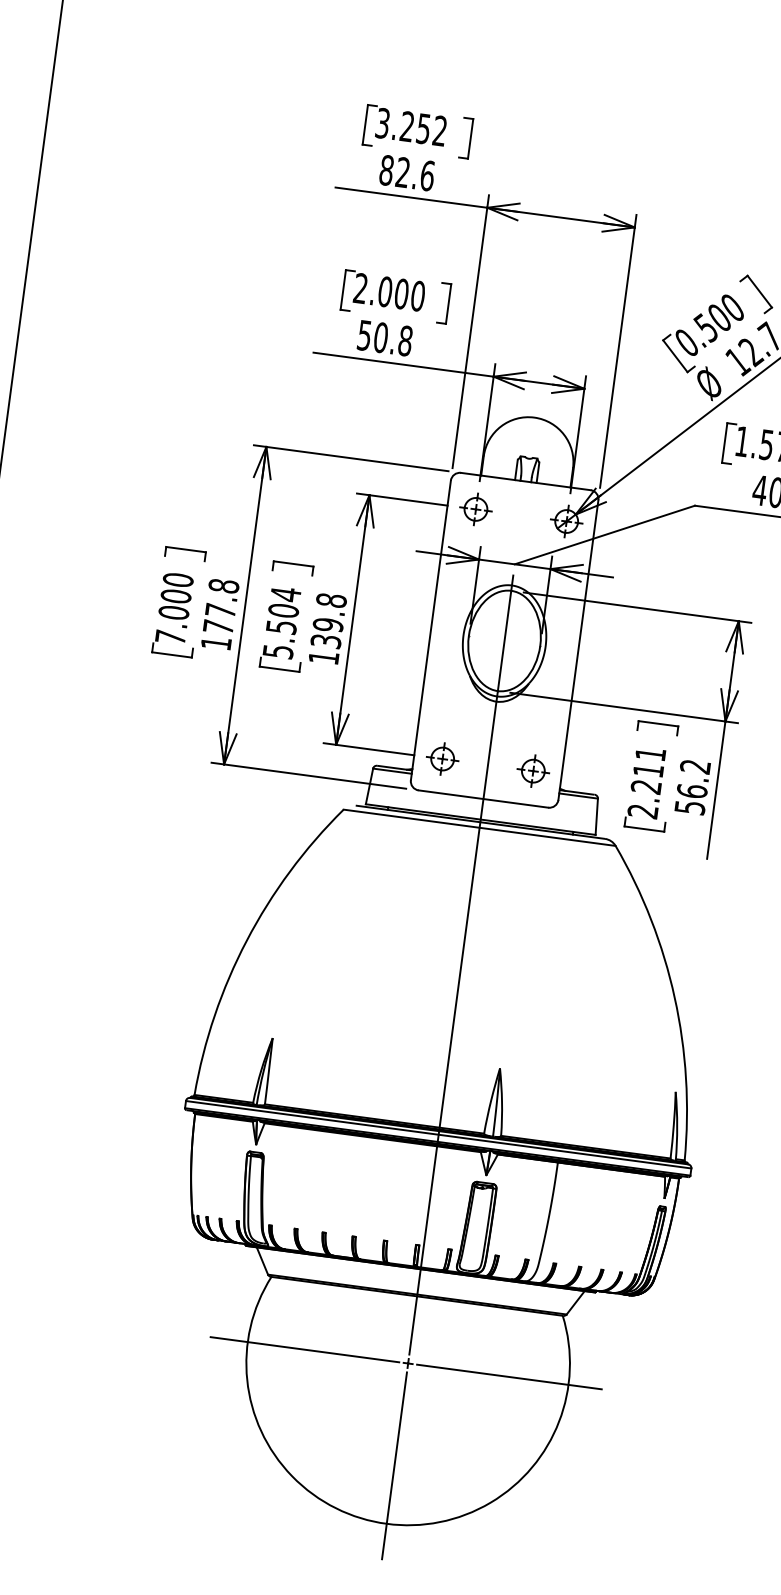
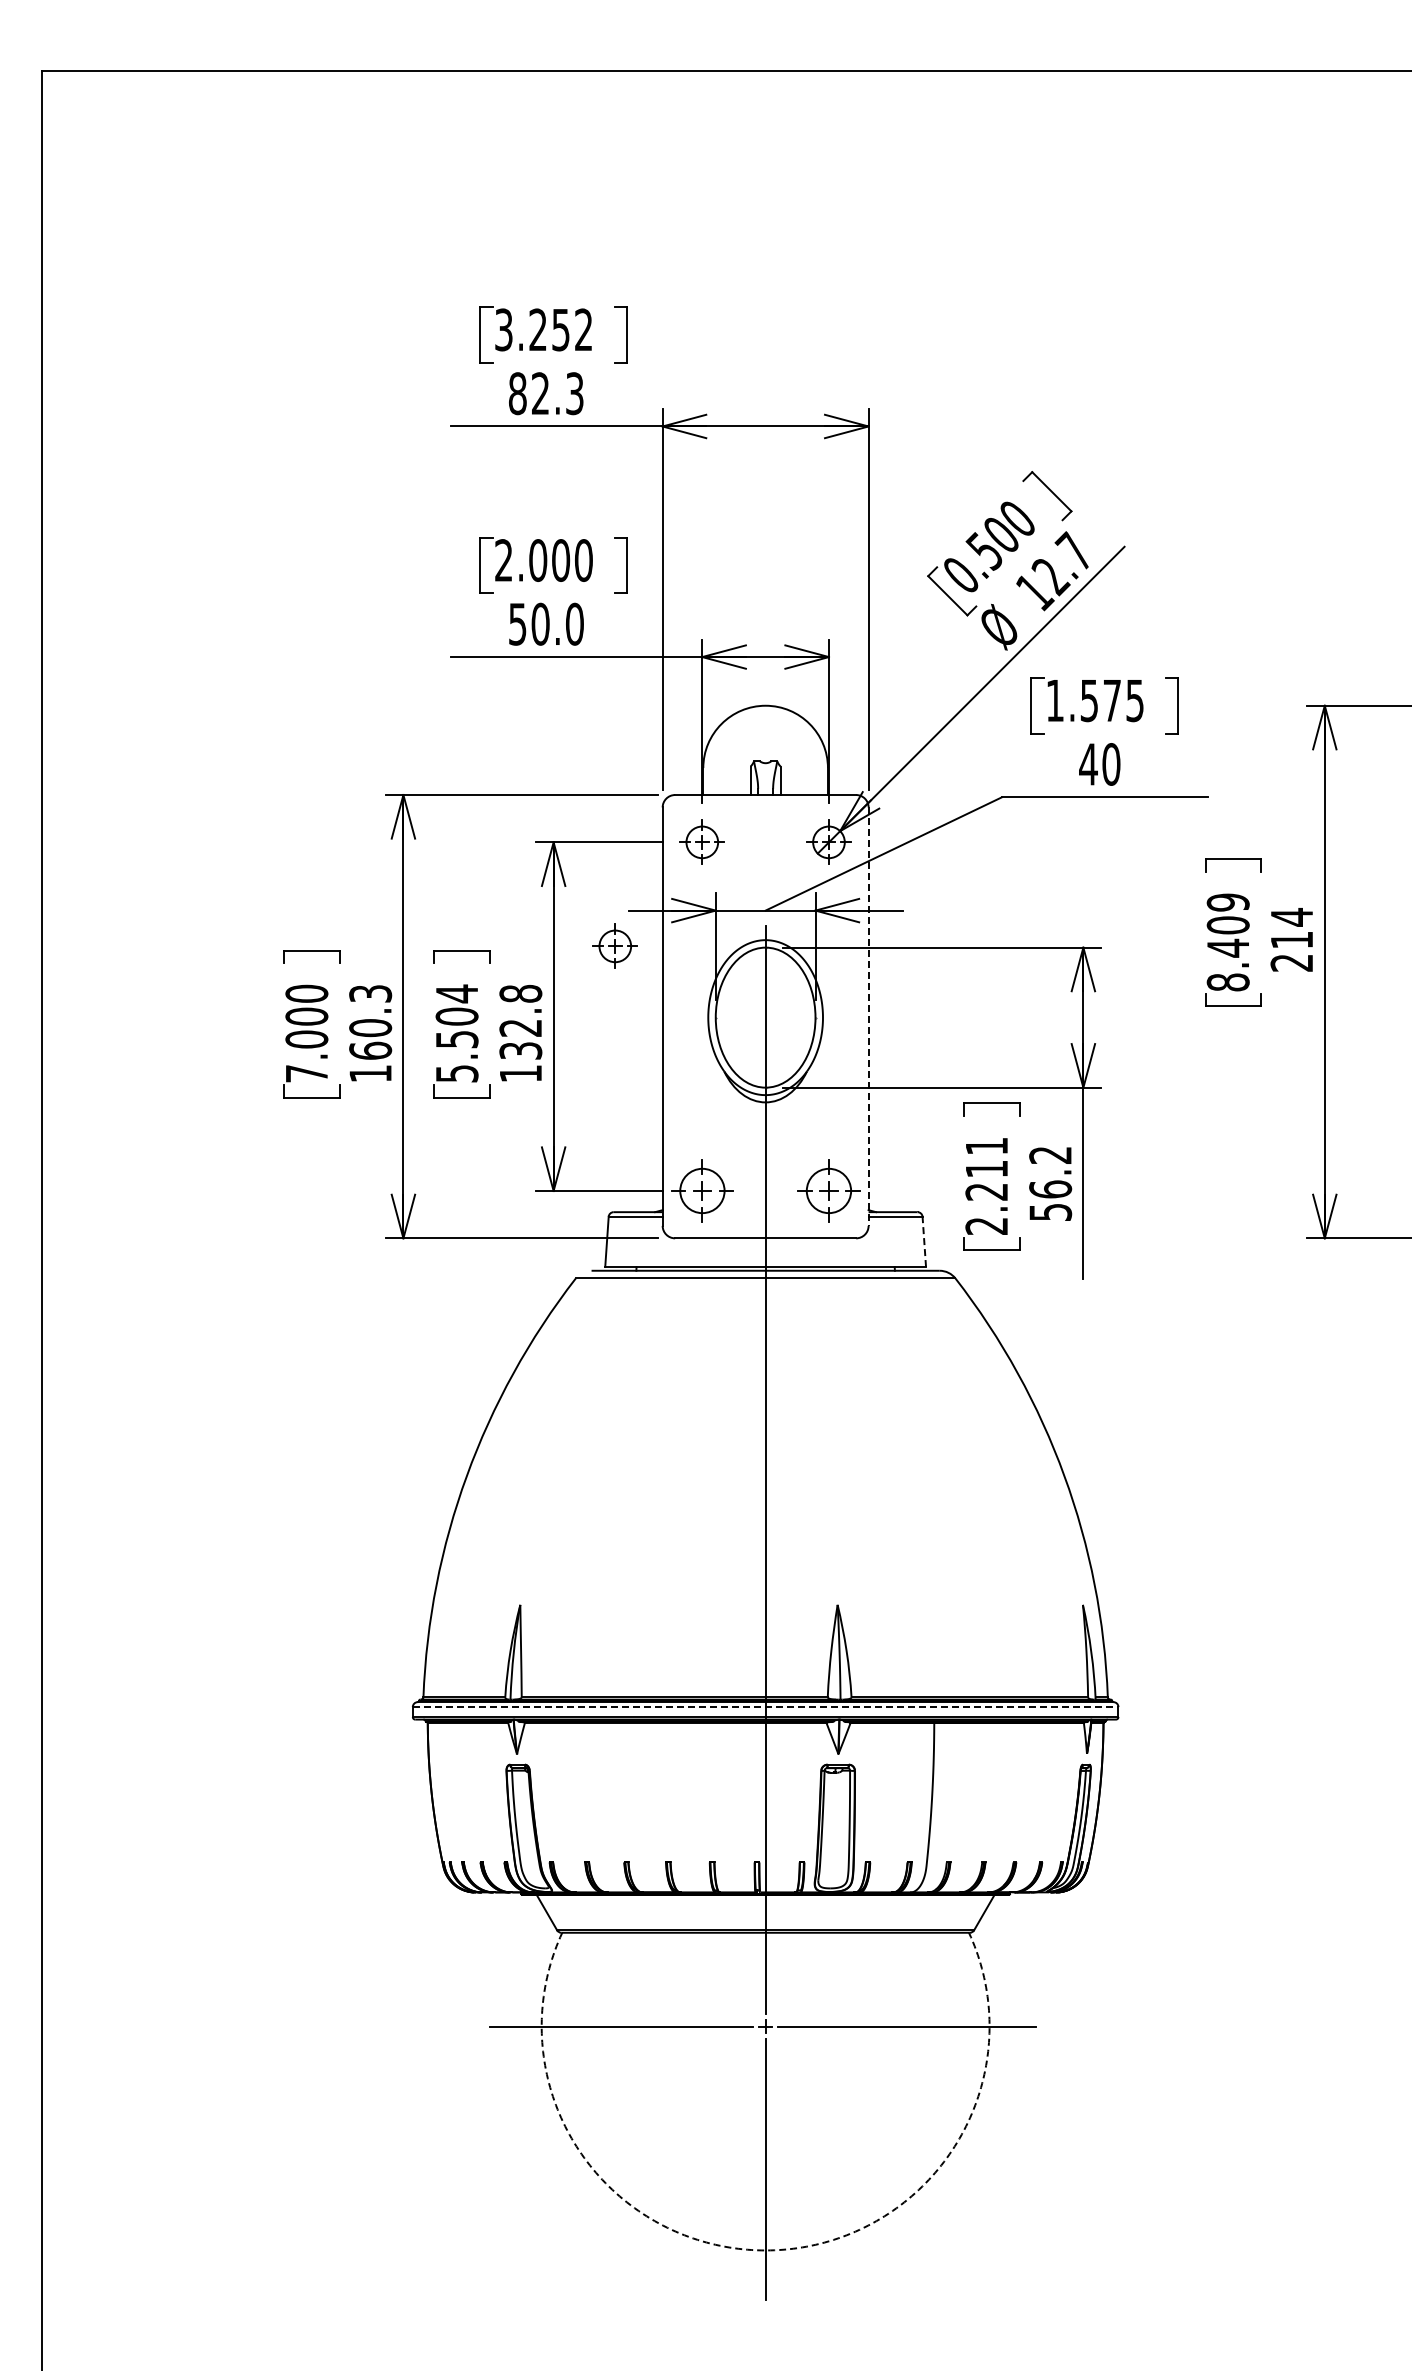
text: (428, 175) -> (575, 393), 82.6 -> 82.3
text: (405, 341) -> (574, 624), 50.8 -> 50.0
part: (403, 574) -> (614, 945), added
text: (221, 605) -> (370, 1021), 177.8 -> 160.3
text: (327, 625) -> (520, 1028), 139.8 -> 132.8
line: (578, 650) -> (868, 1017), solid -> dashed
part: (442, 758) -> (701, 1190), size x1.4
part: (533, 770) -> (828, 1190), size x1.4
line: (596, 816) -> (924, 1241), solid -> dashed
line: (438, 1135) -> (765, 1707), solid -> dashed
arc: (386, 1523) -> (765, 2250), solid -> dashed

